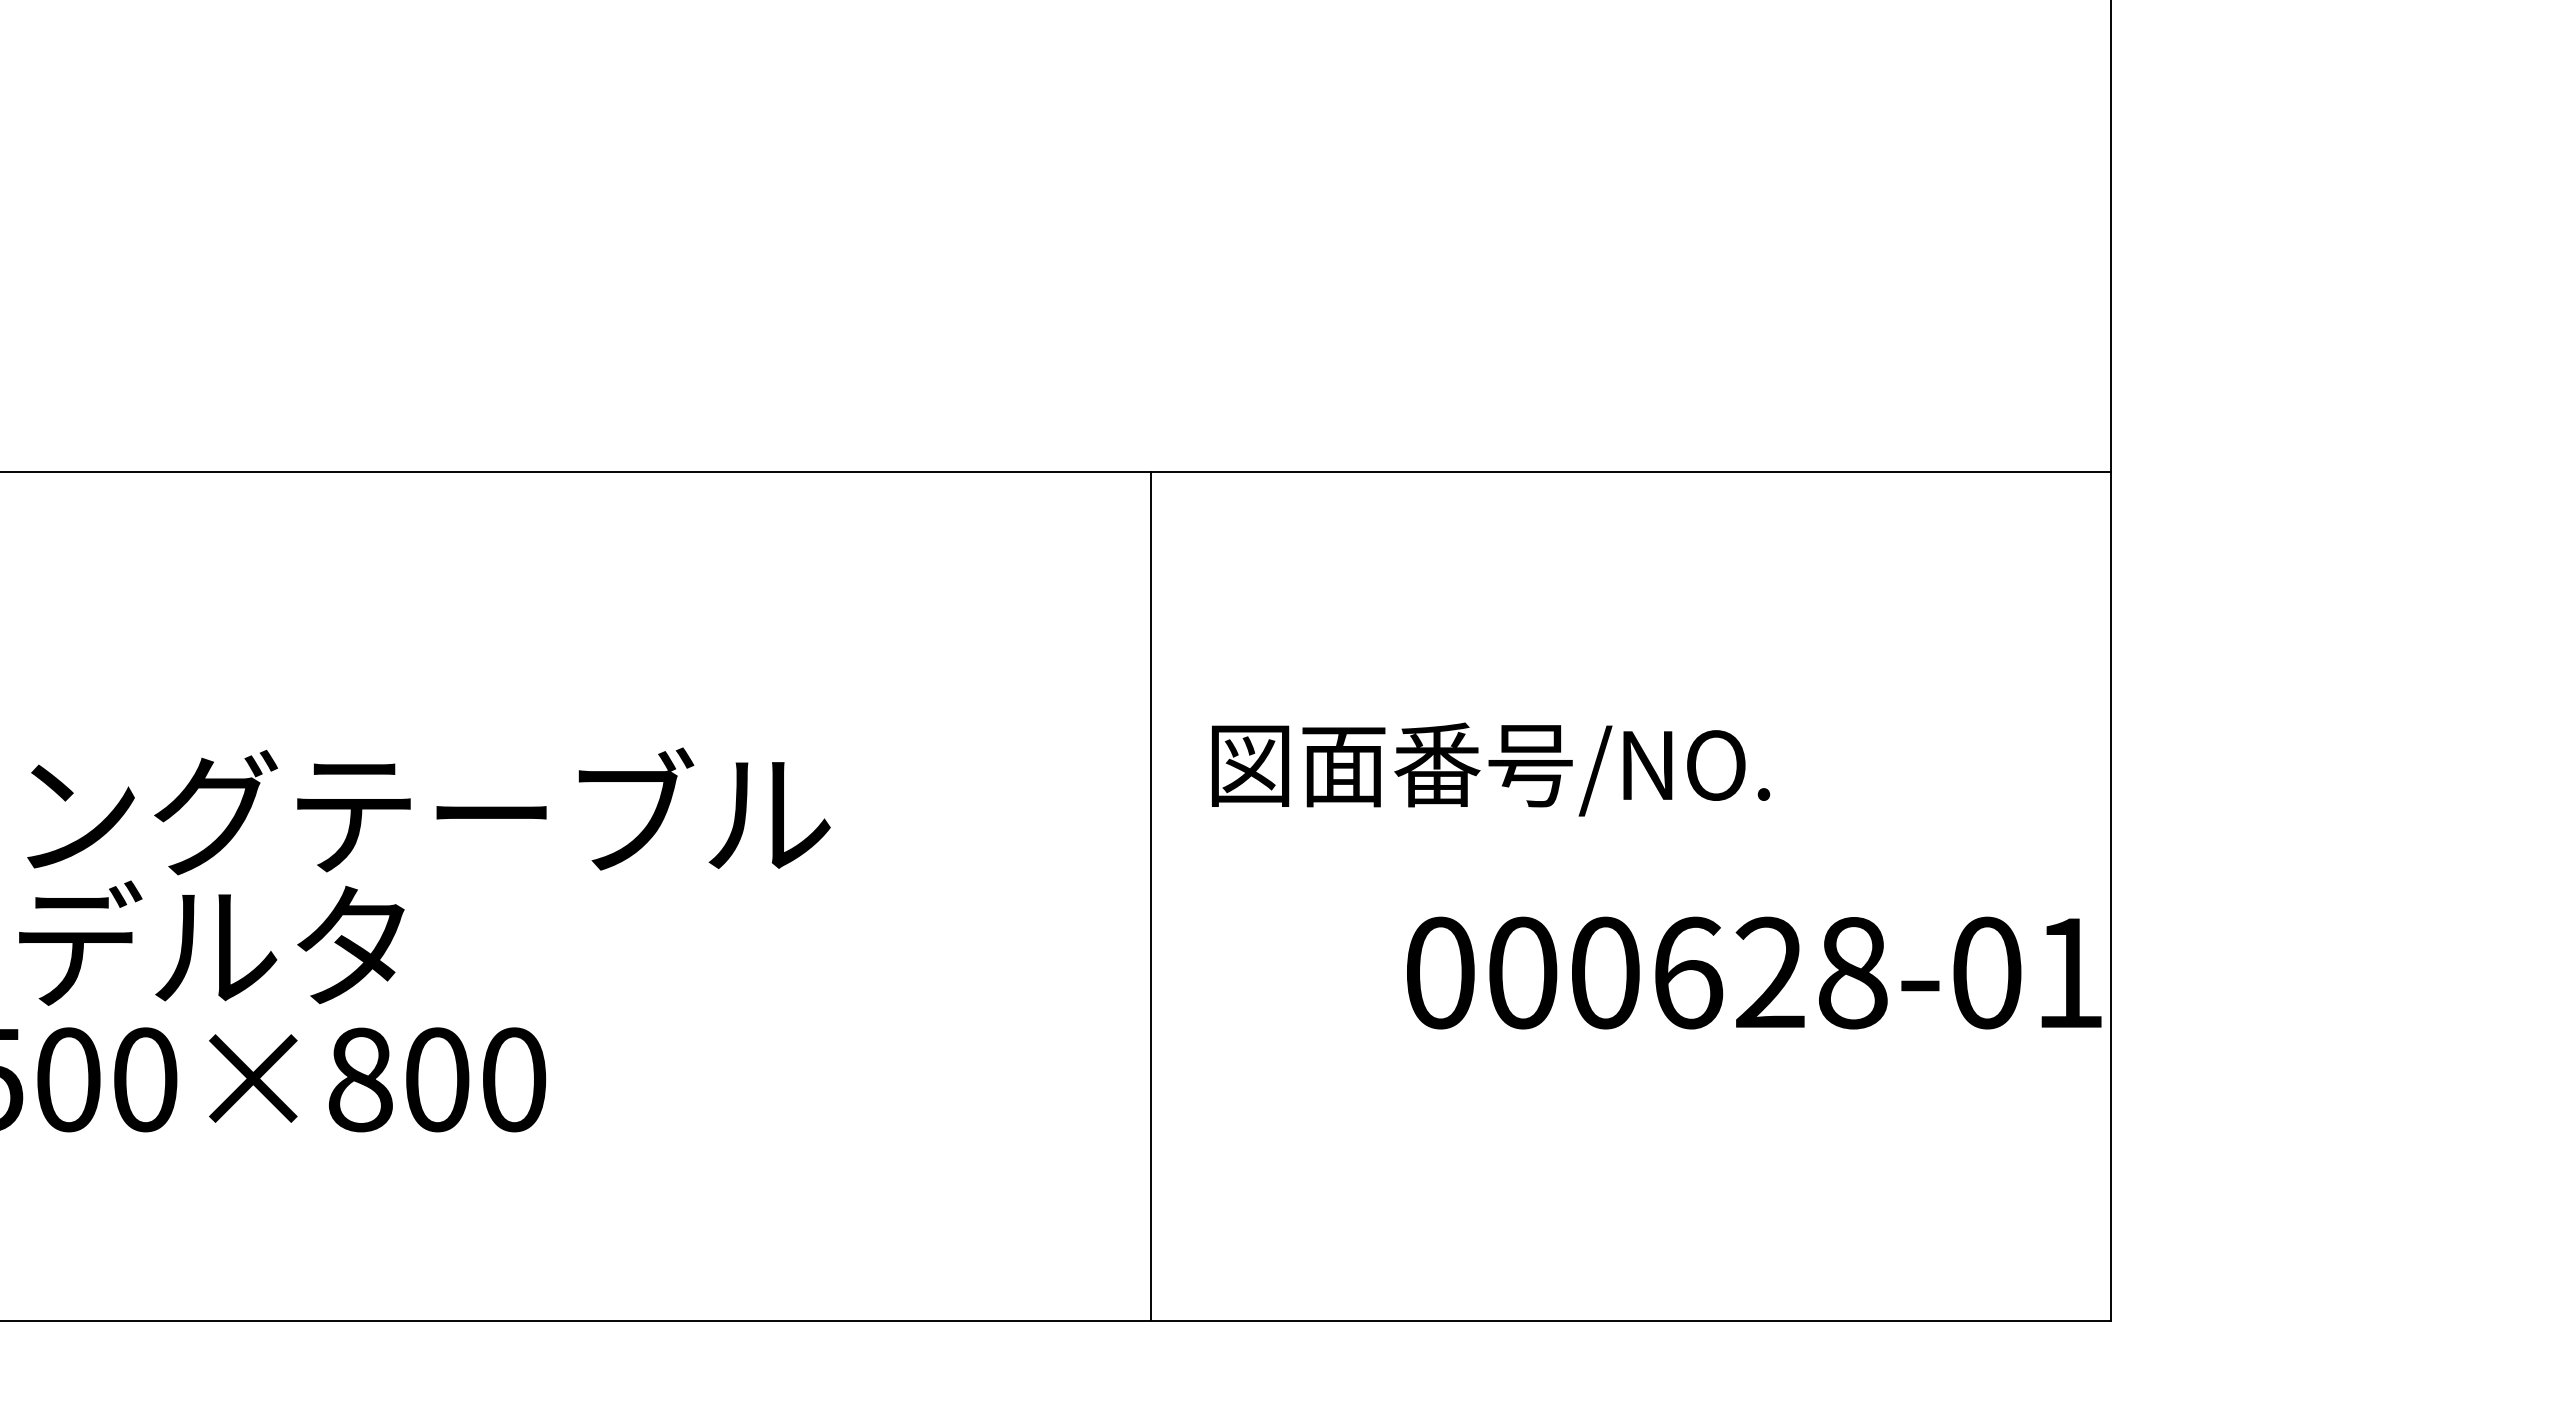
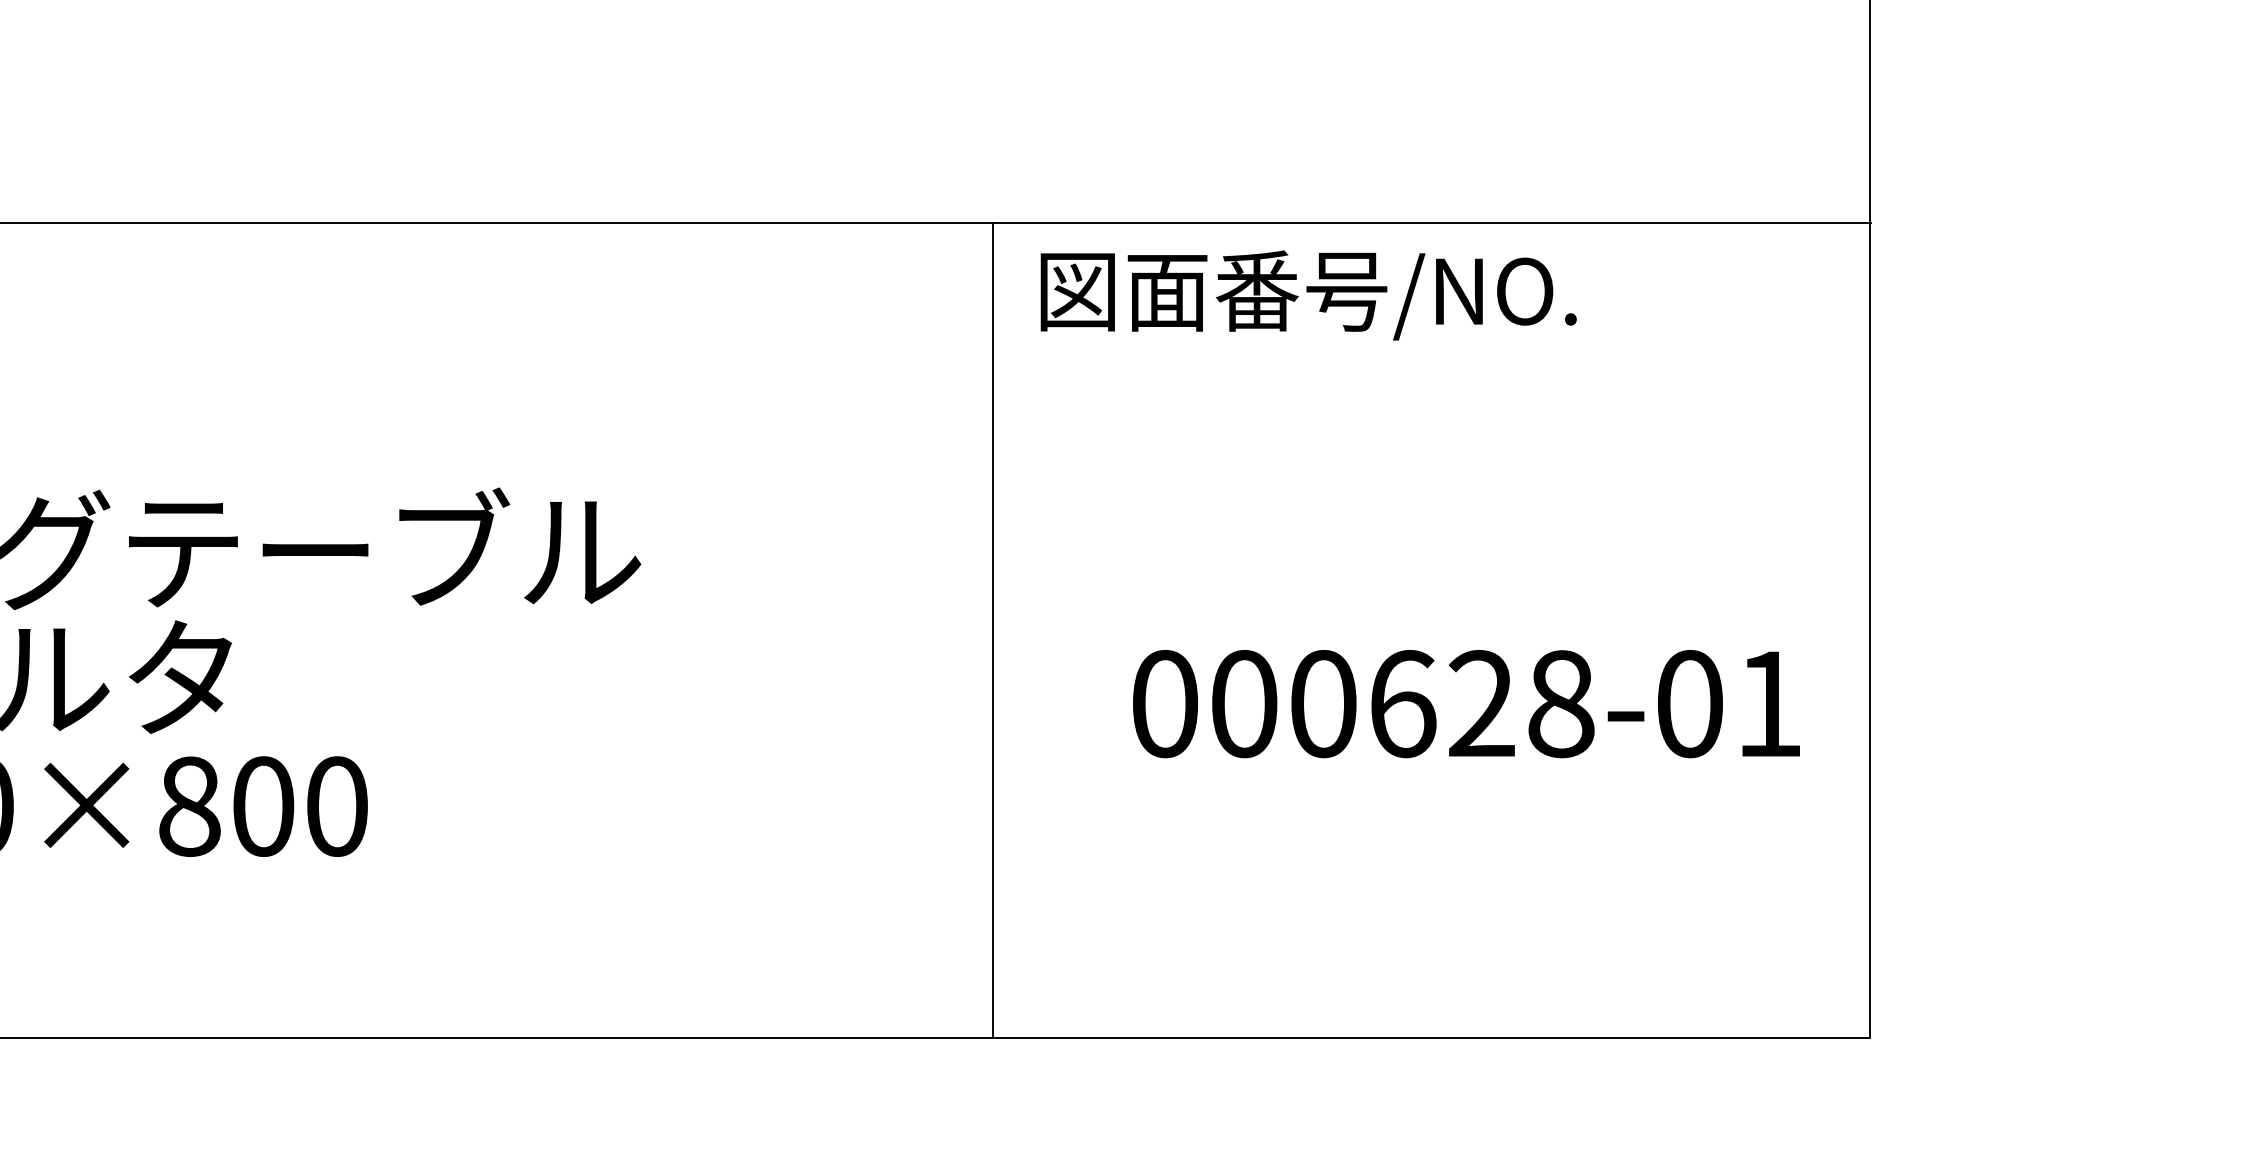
text: (1491, 769) -> (1309, 295), moved
line: (1151, 896) -> (993, 630), moved
text: (1754, 972) -> (1466, 703), moved

